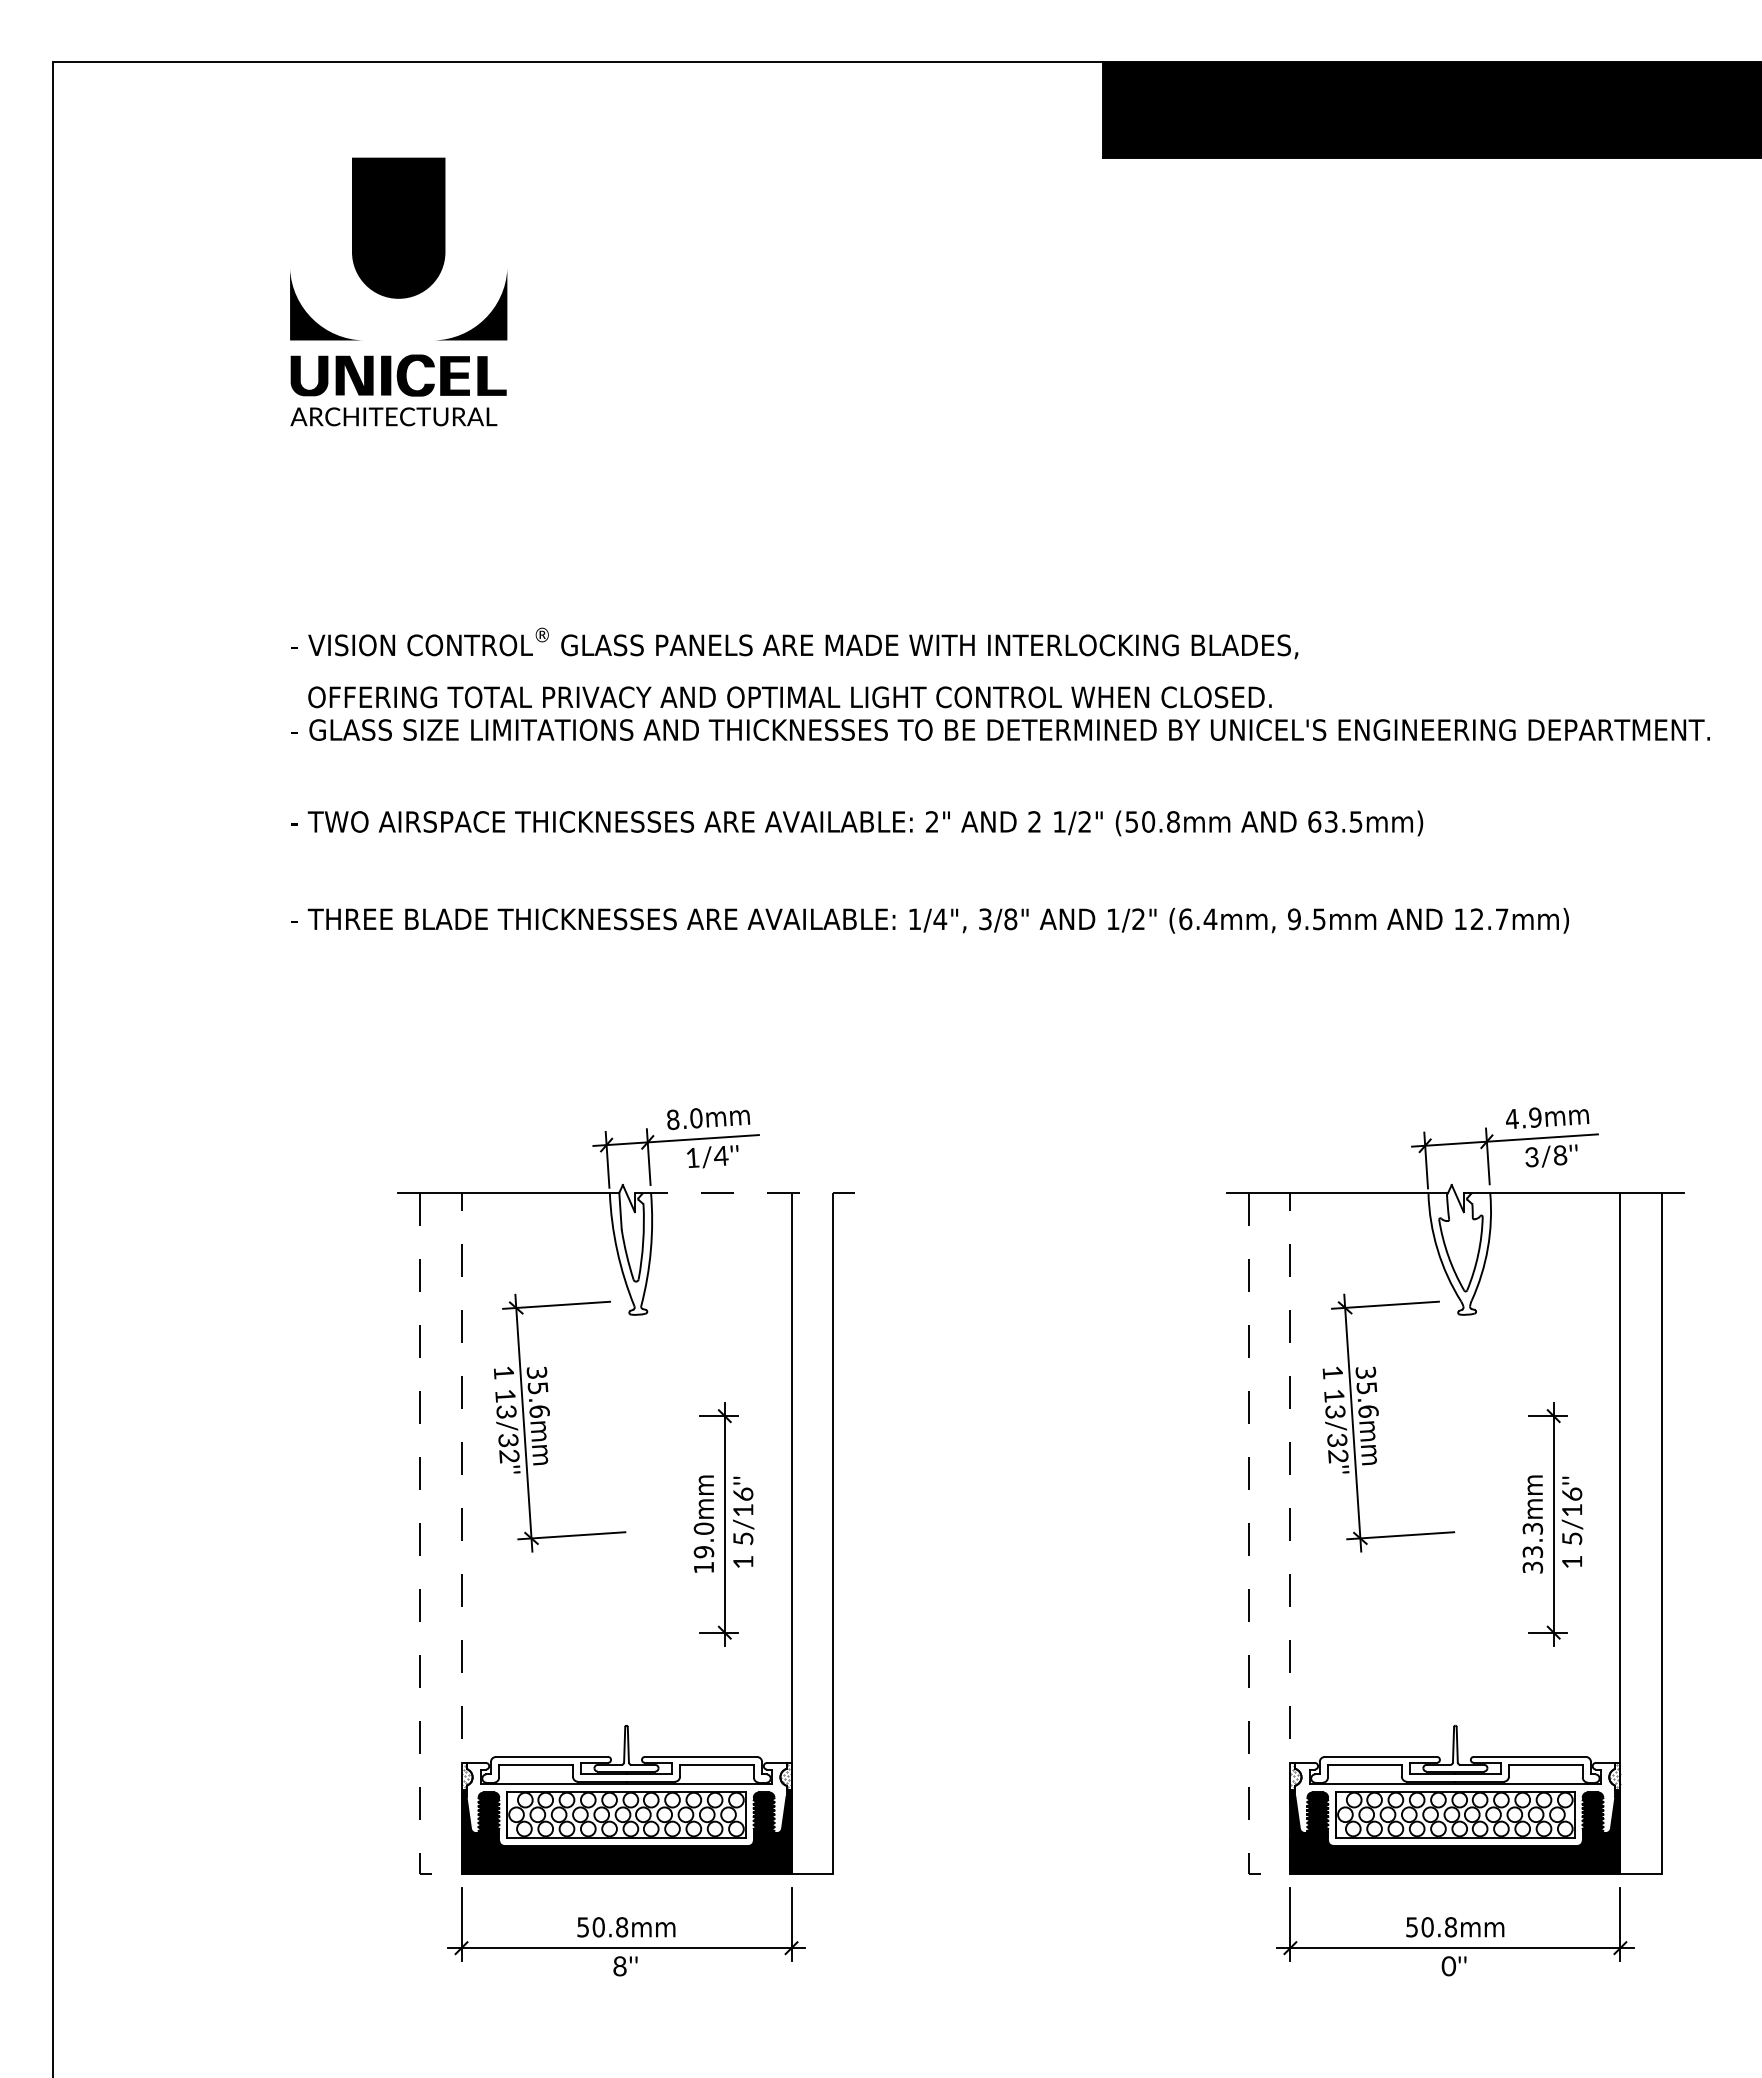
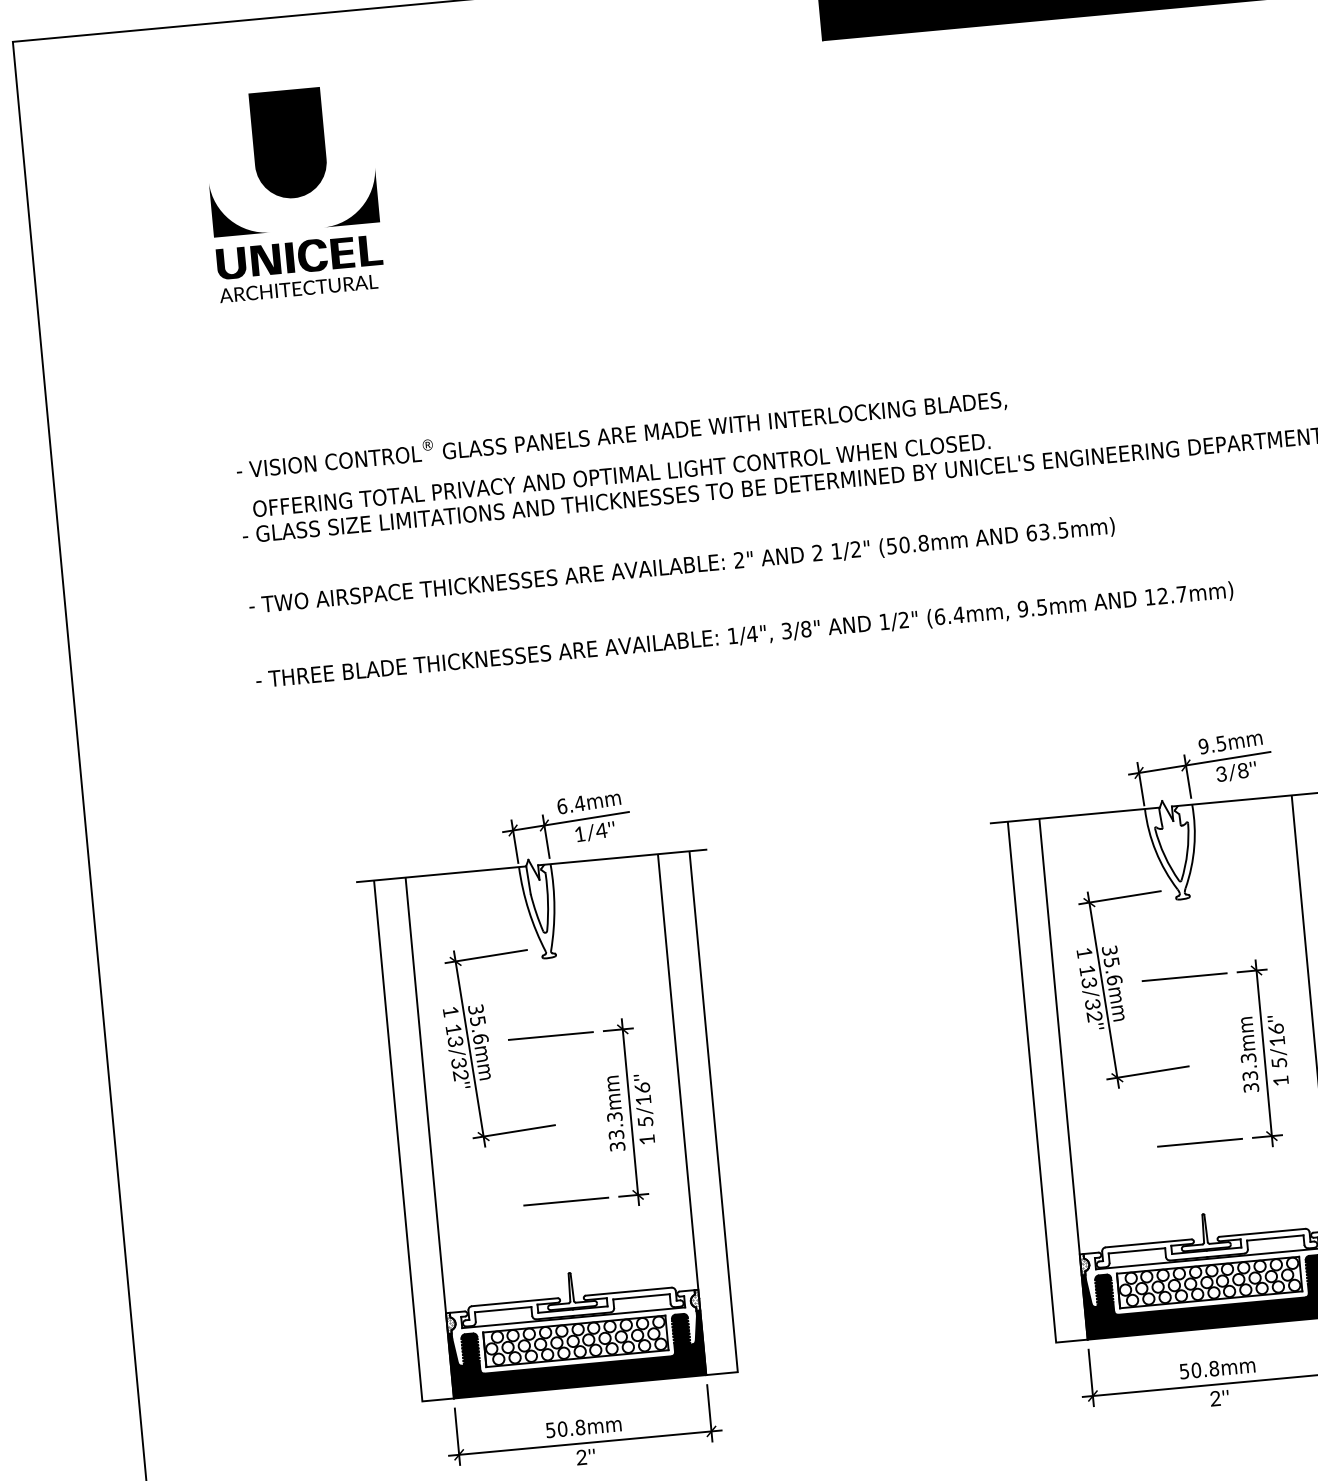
text: (685, 1118) -> (571, 804), 8.0mm -> 6.4mm
text: (1523, 1118) -> (1212, 745), 4.9mm -> 9.5mm
line: (744, 1193) -> (622, 857), dashed -> solid
line: (630, 1415) -> (550, 1035), added
line: (1459, 1416) -> (1184, 977), added
text: (703, 1547) -> (615, 1131), 19.0mm -> 33.3mm
line: (630, 1632) -> (565, 1201), added
line: (1459, 1632) -> (1199, 1142), added
line: (440, 1874) -> (437, 1399), dashed -> solid
line: (1269, 1874) -> (1071, 1341), dashed -> solid
text: (1448, 1966) -> (1215, 1398), 0''\f] -> 2''\f]
text: (619, 1967) -> (581, 1458), 8''\f] -> 2''\f]

